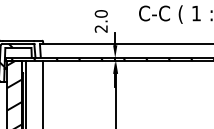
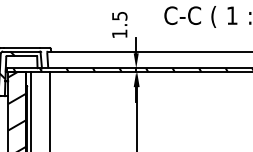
text: (101, 20) -> (119, 24), 2.0 -> 1.5

